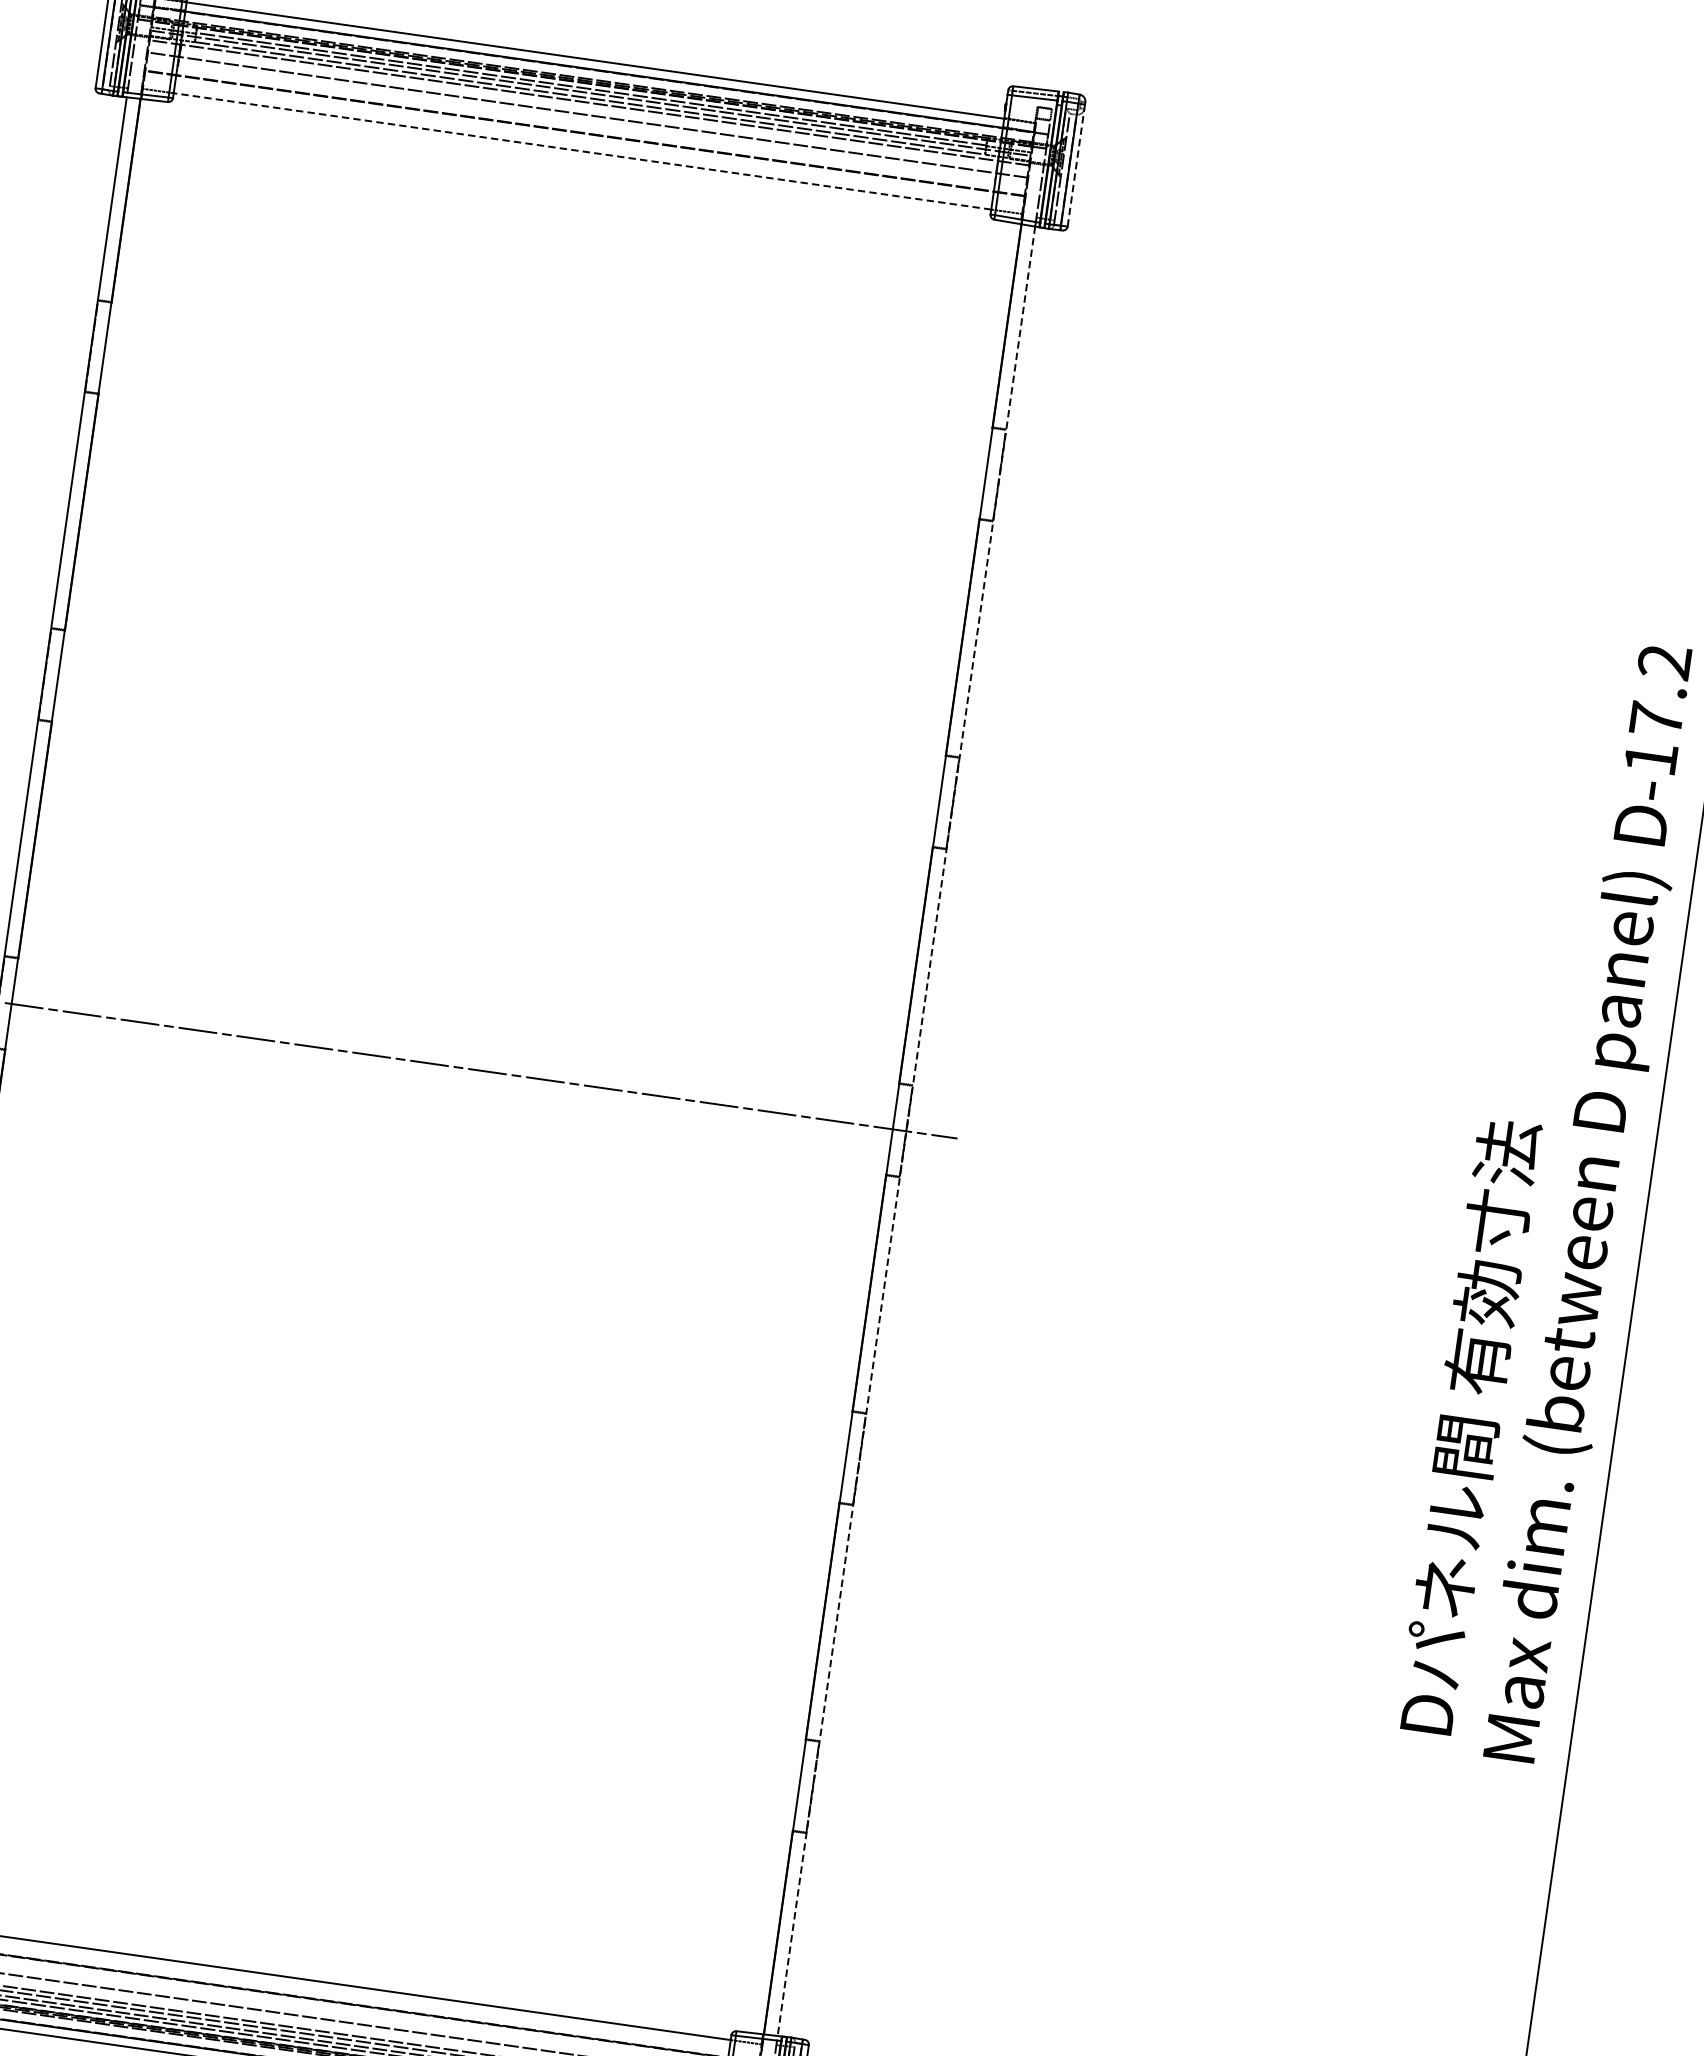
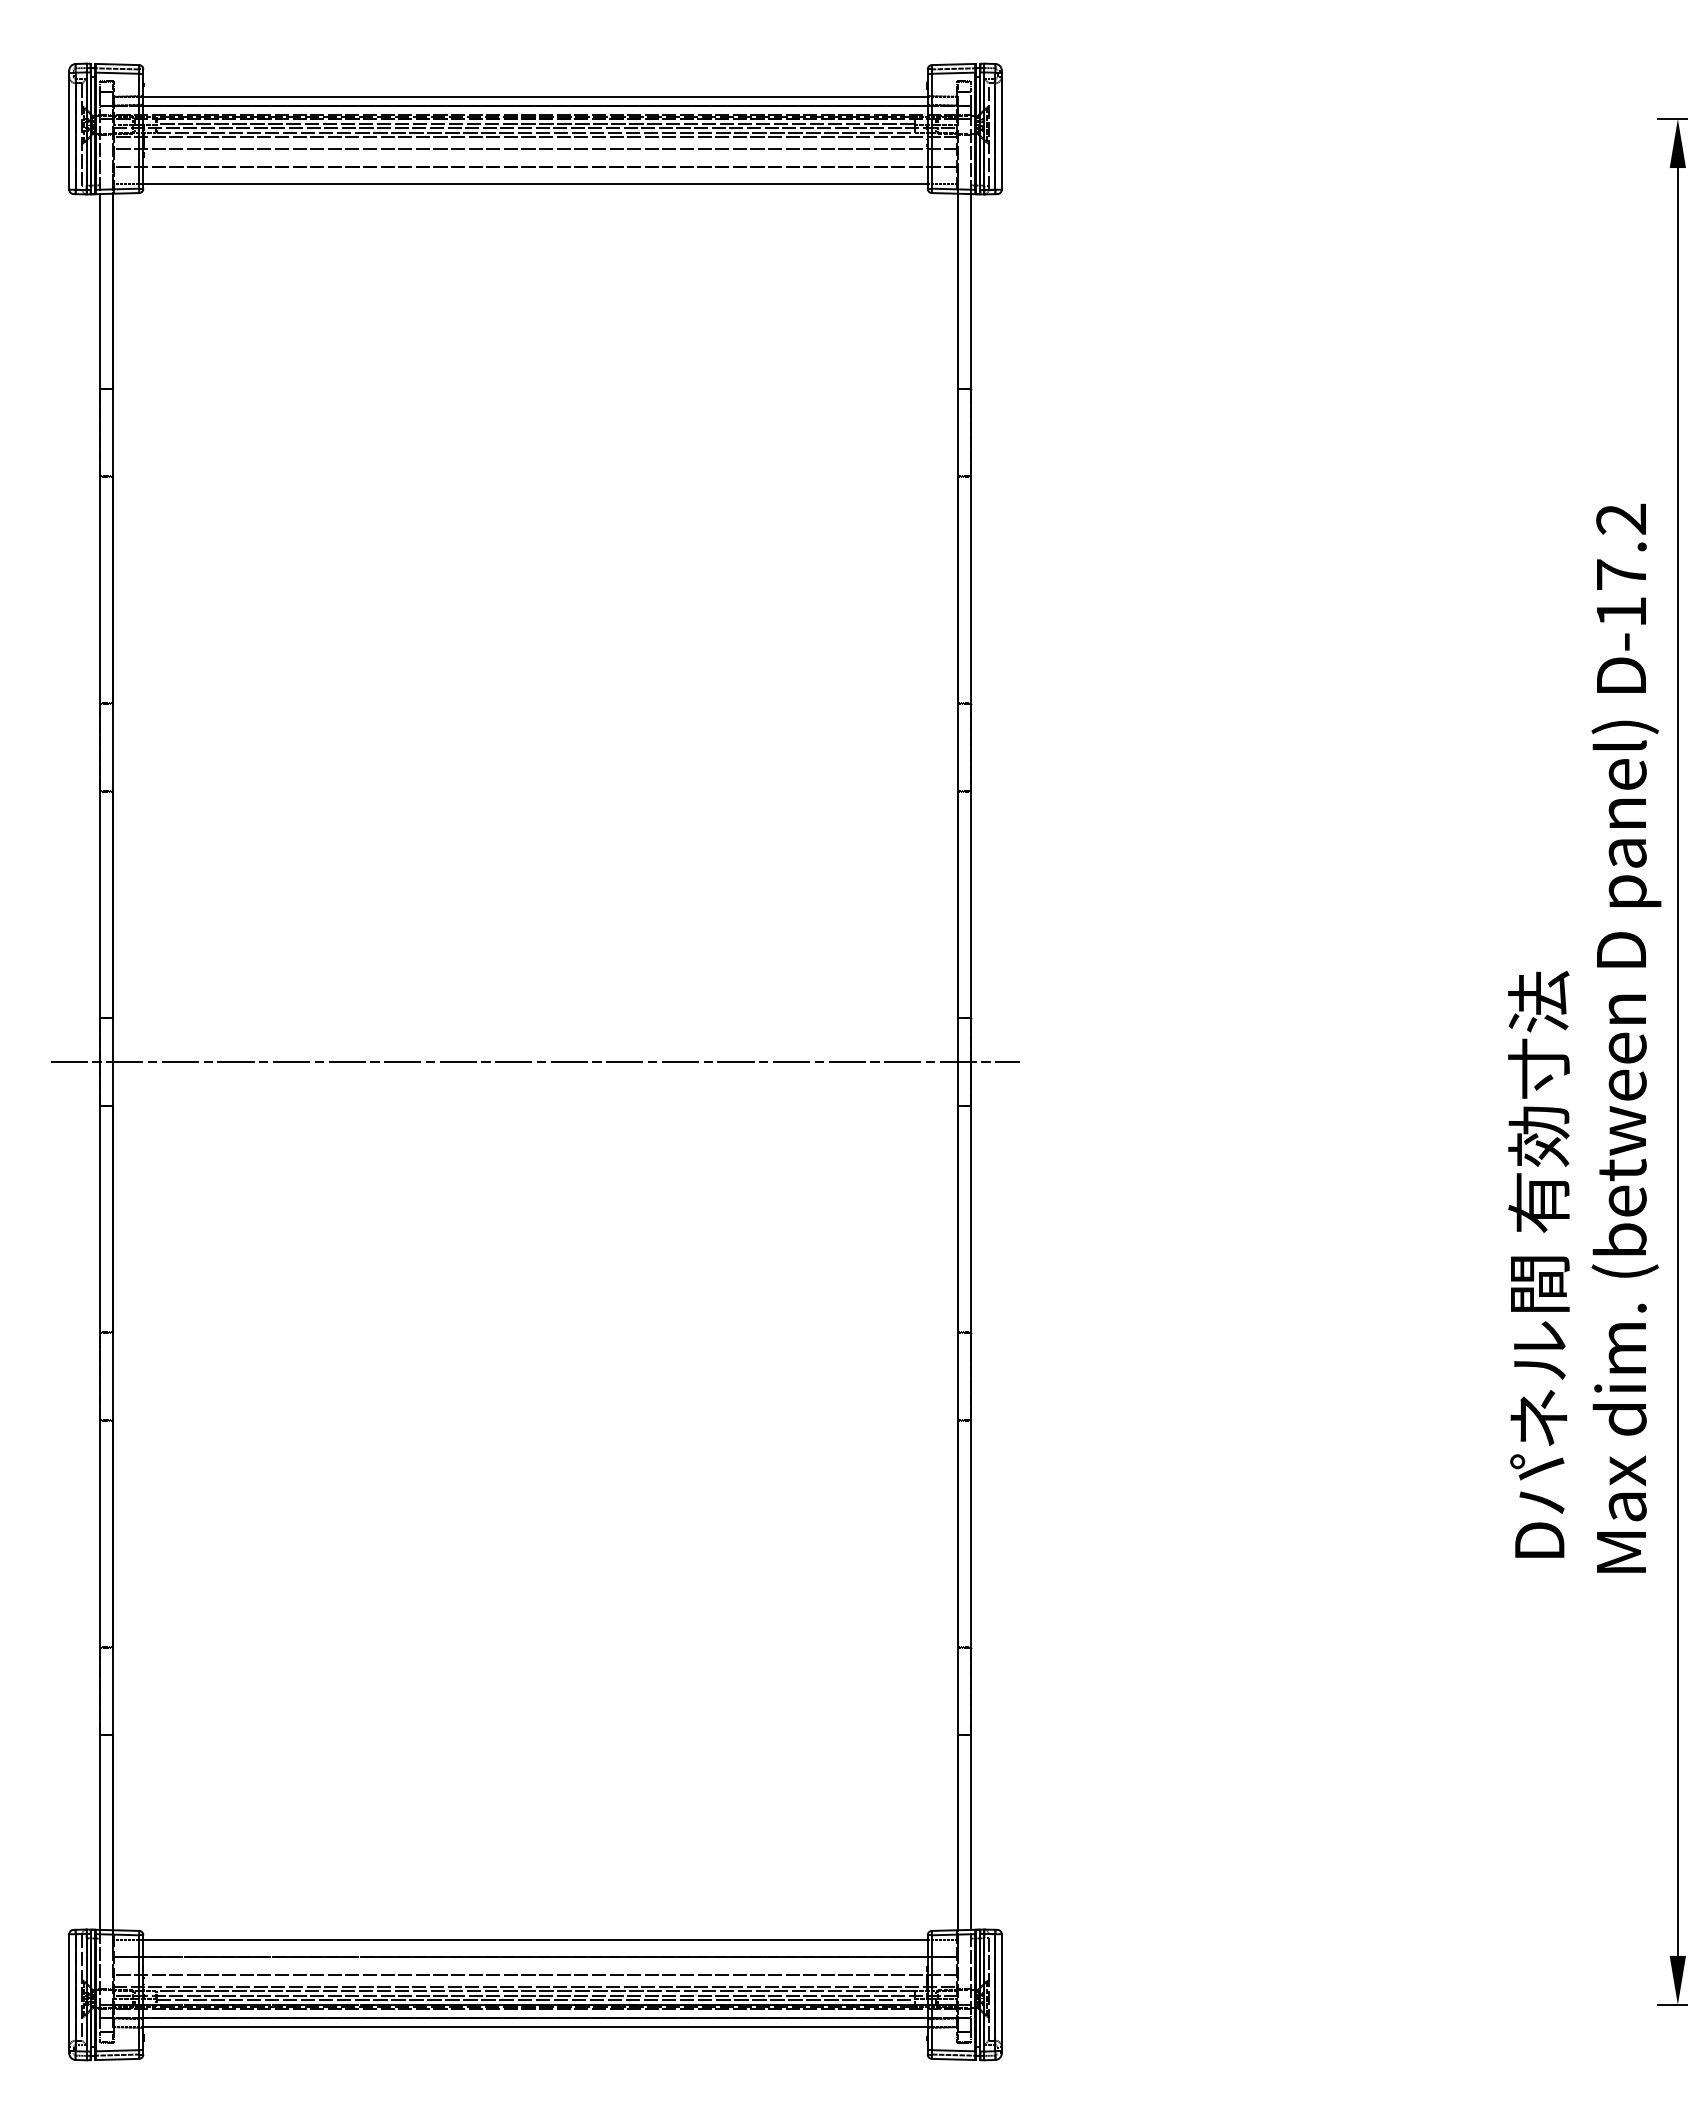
line: (582, 150) -> (535, 183), dashed -> solid
line: (1075, 165) -> (1001, 131), dashed -> solid
line: (906, 1130) -> (971, 1061), dashed -> solid

